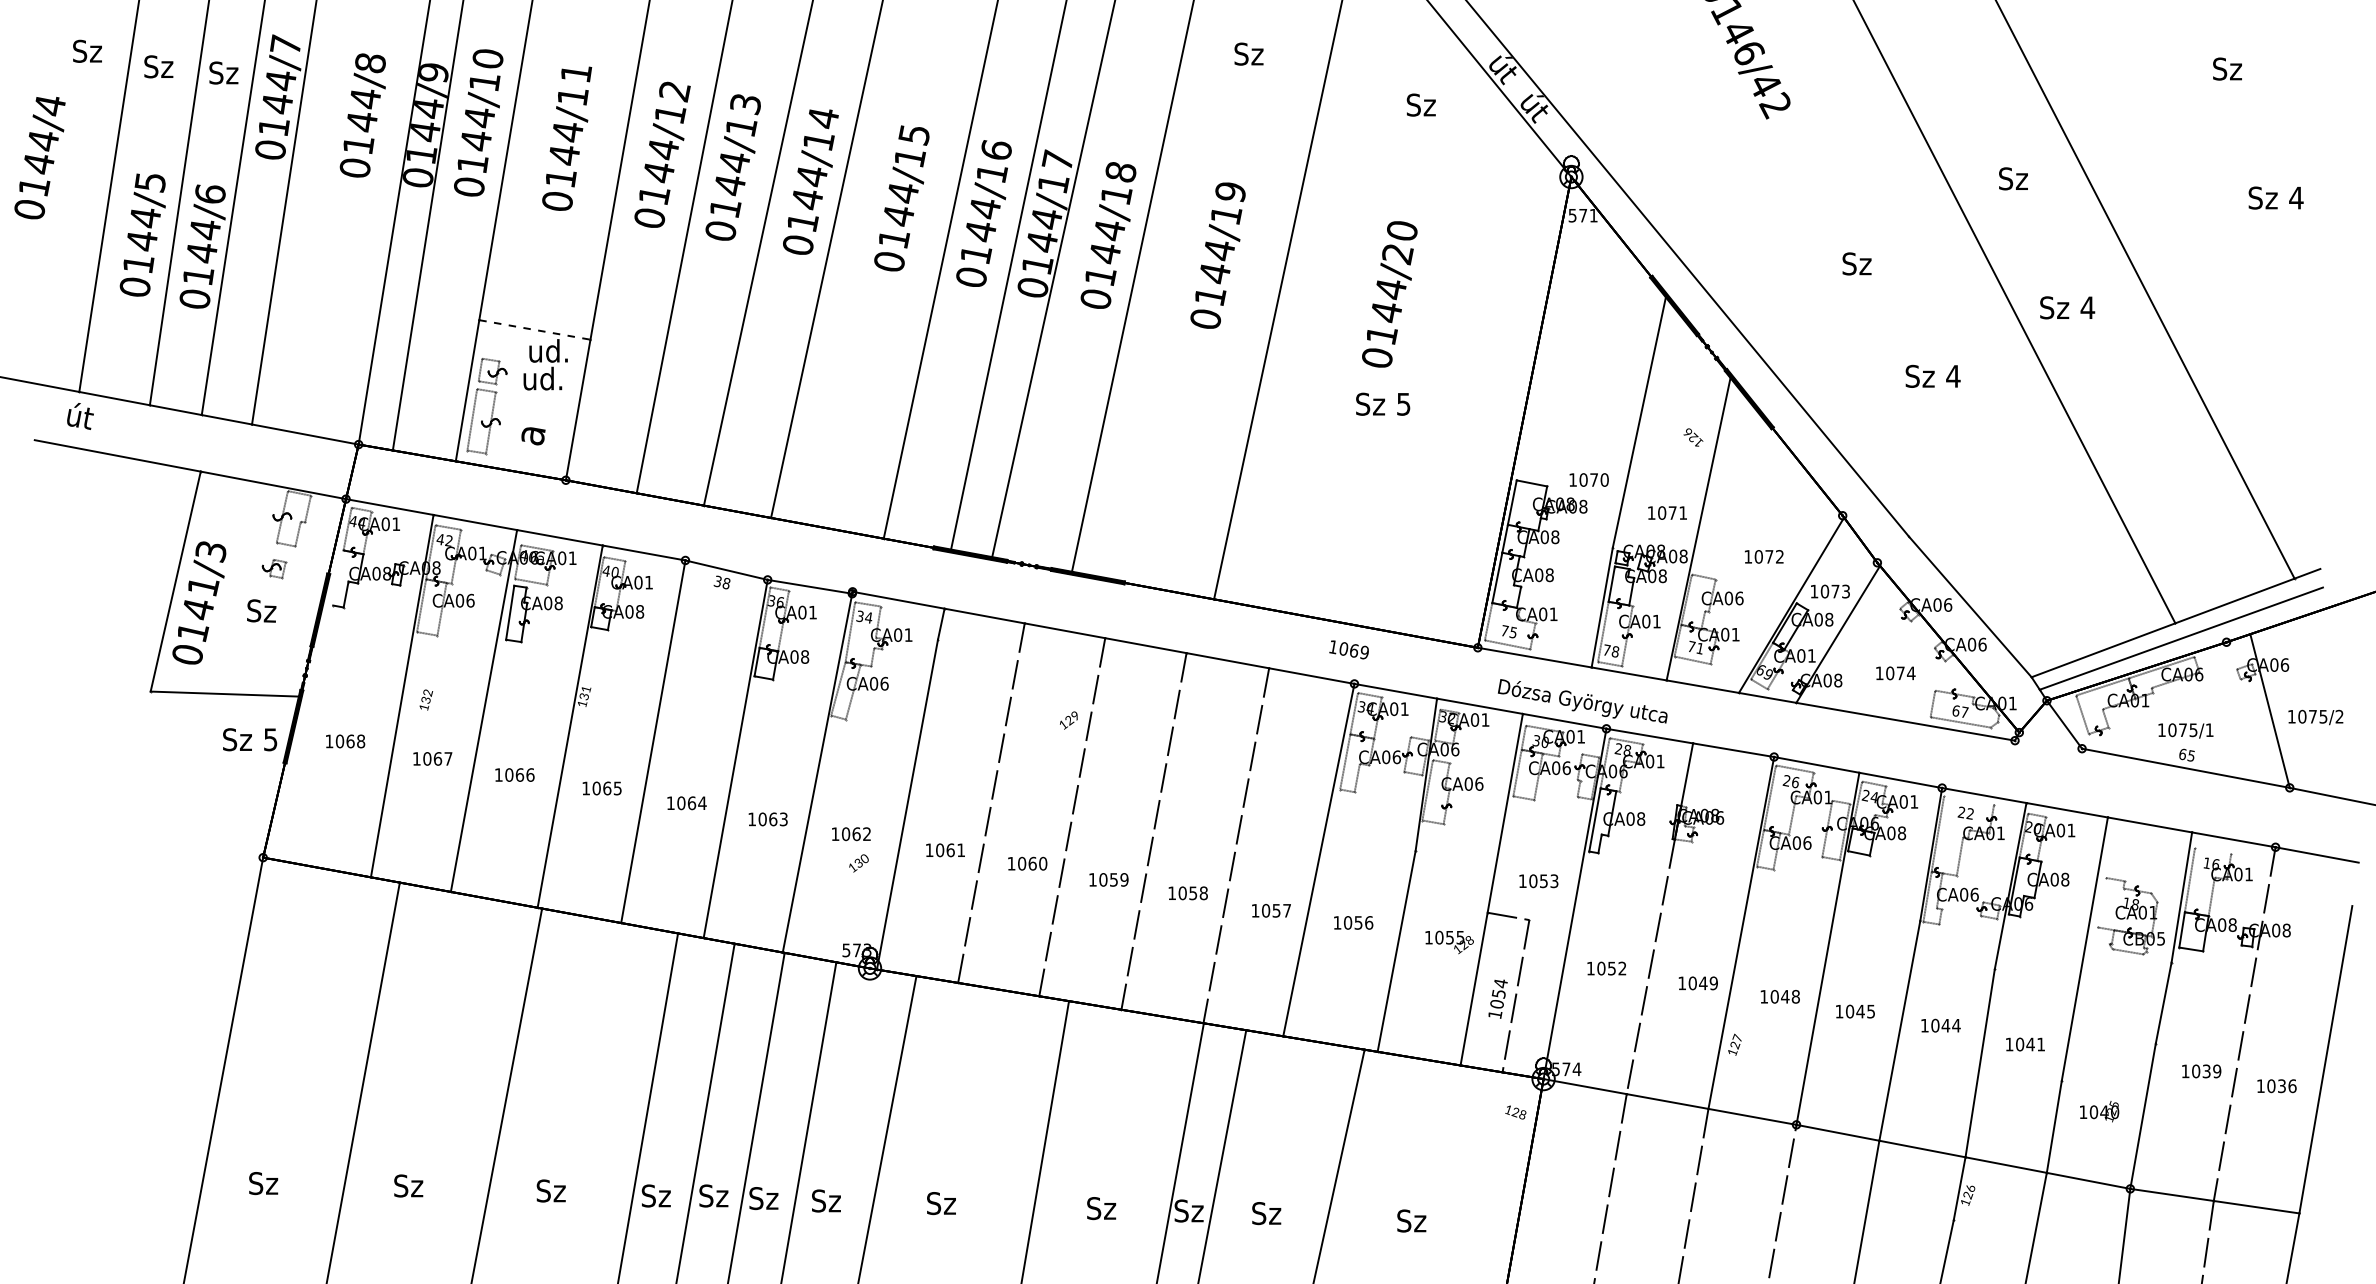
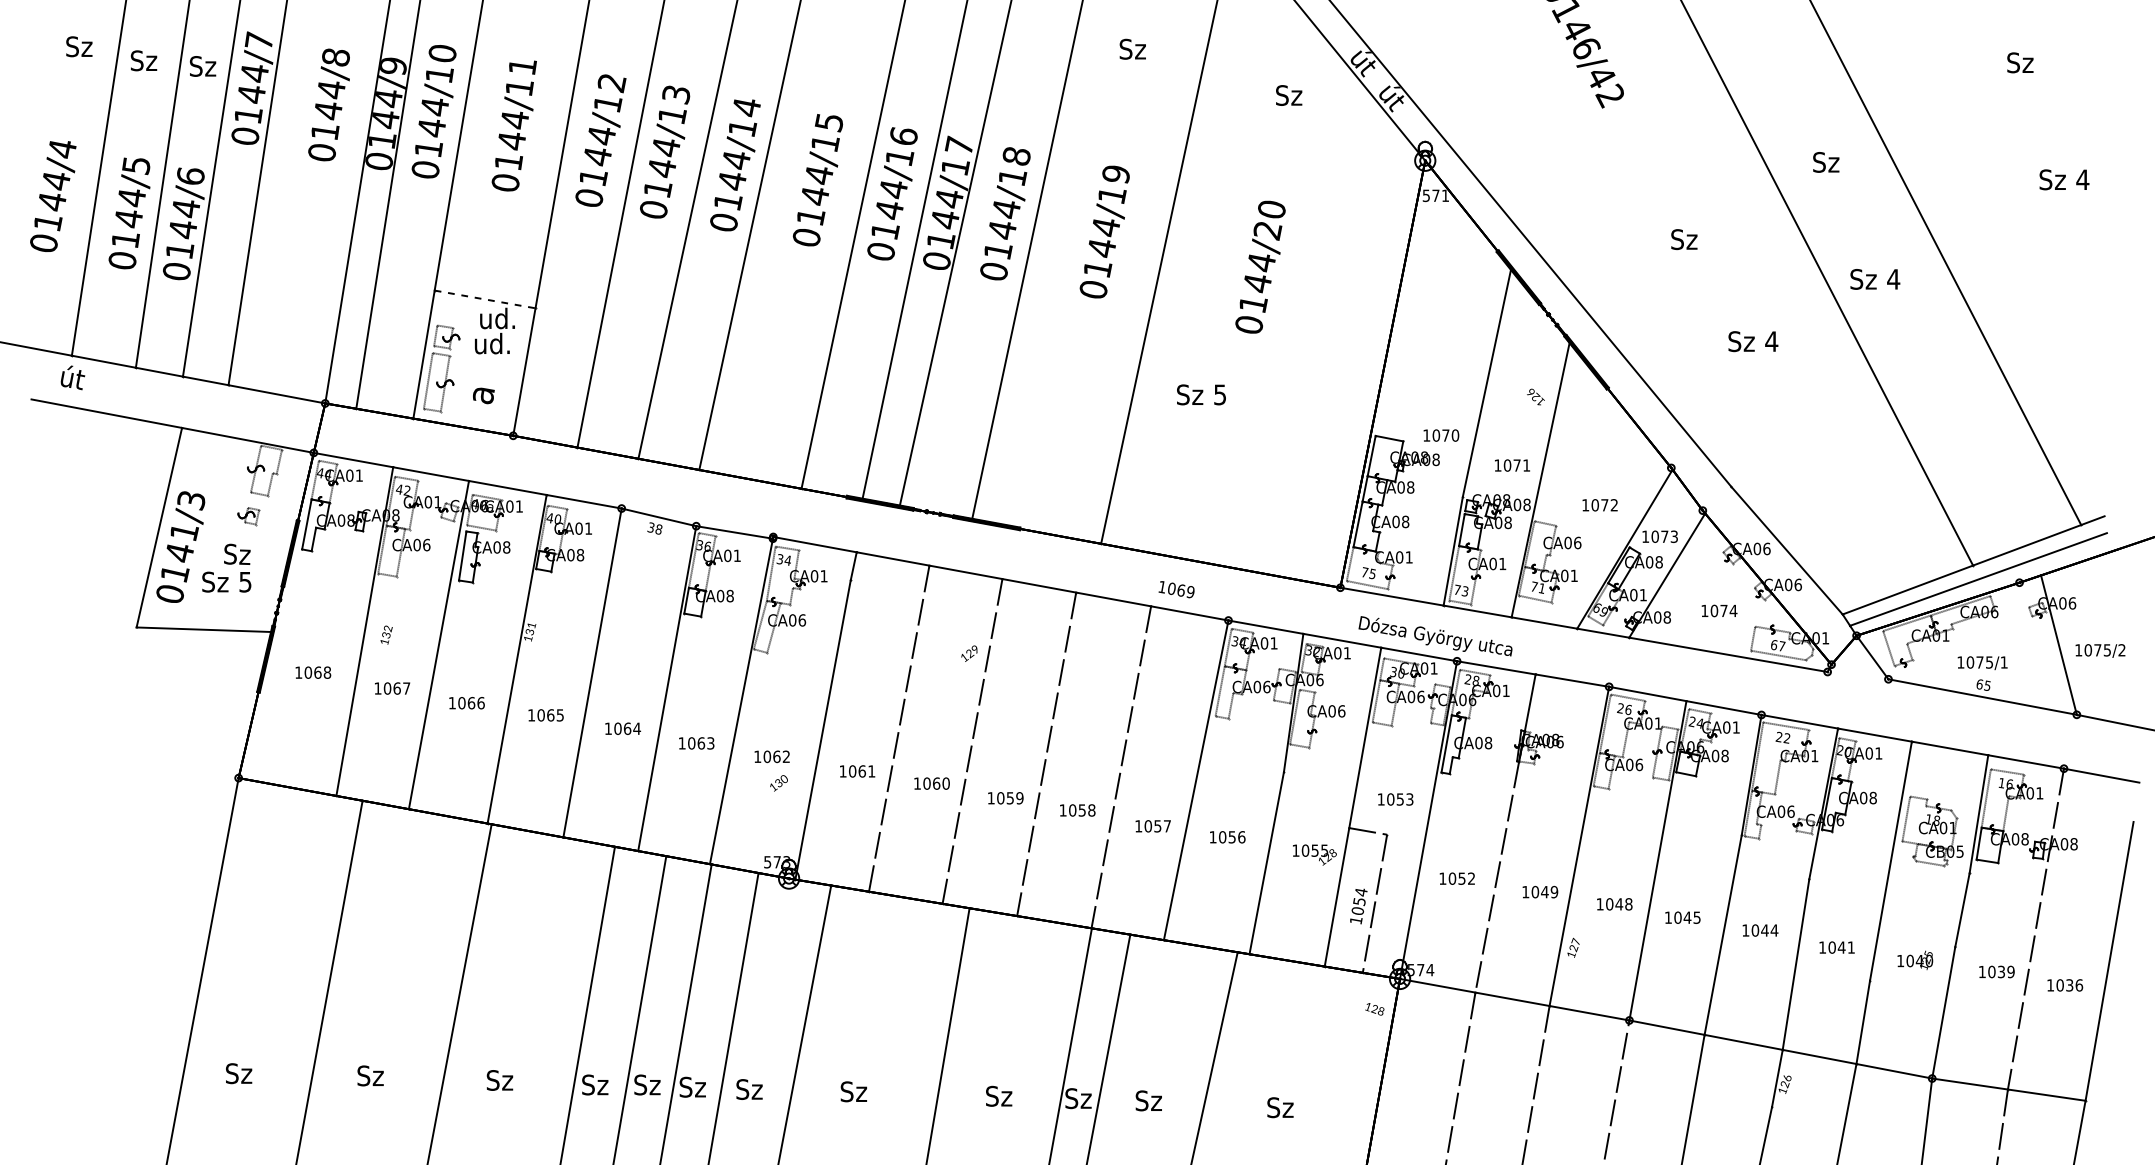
text: (40, 158) -> (53, 196), moved
text: (1383, 403) -> (1201, 394), moved
line: (337, 578) -> (306, 524), added
text: (1348, 649) -> (1176, 589), moved
text: (1614, 651) -> (1464, 591), 78 -> 73
text: (249, 739) -> (226, 581), moved
line: (1968, 799) -> (1785, 725), added
line: (2212, 850) -> (2006, 771), added
line: (2101, 902) -> (1906, 818), added
text: (2099, 1110) -> (1915, 959), moved

